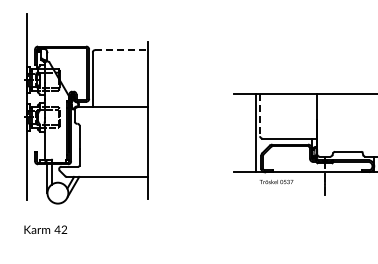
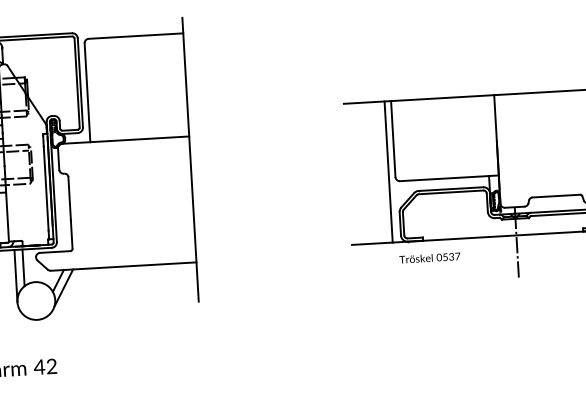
line: (121, 50) -> (136, 36), dashed -> solid
line: (260, 115) -> (394, 139), dashed -> solid

